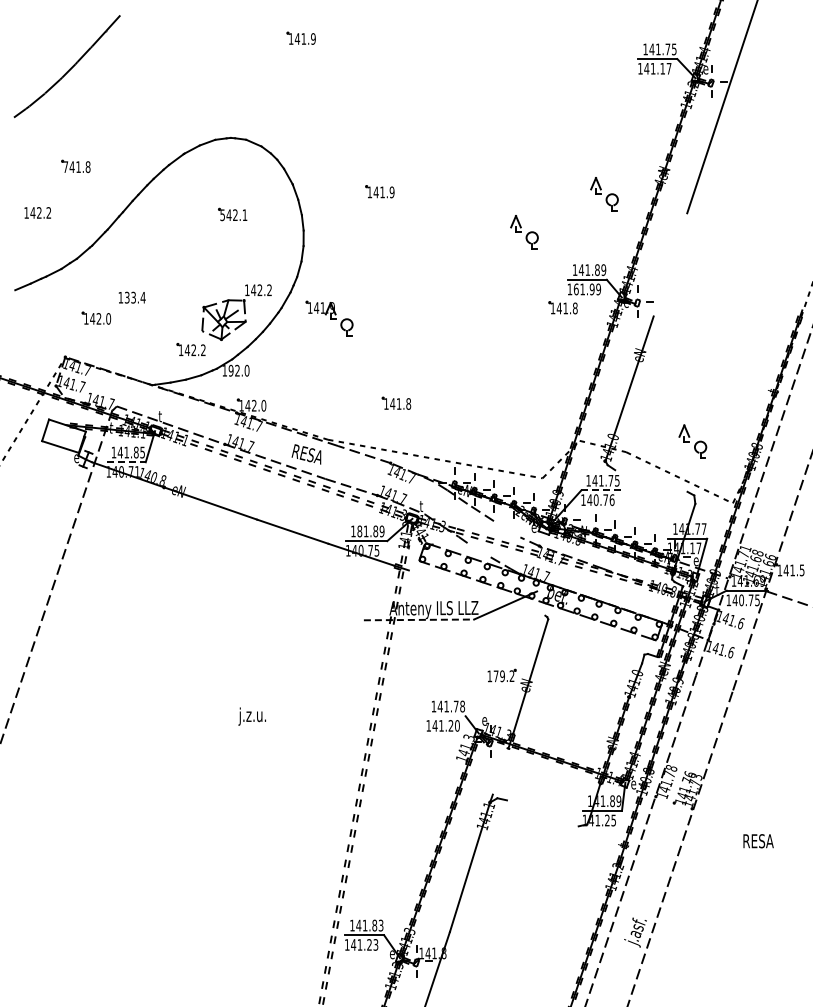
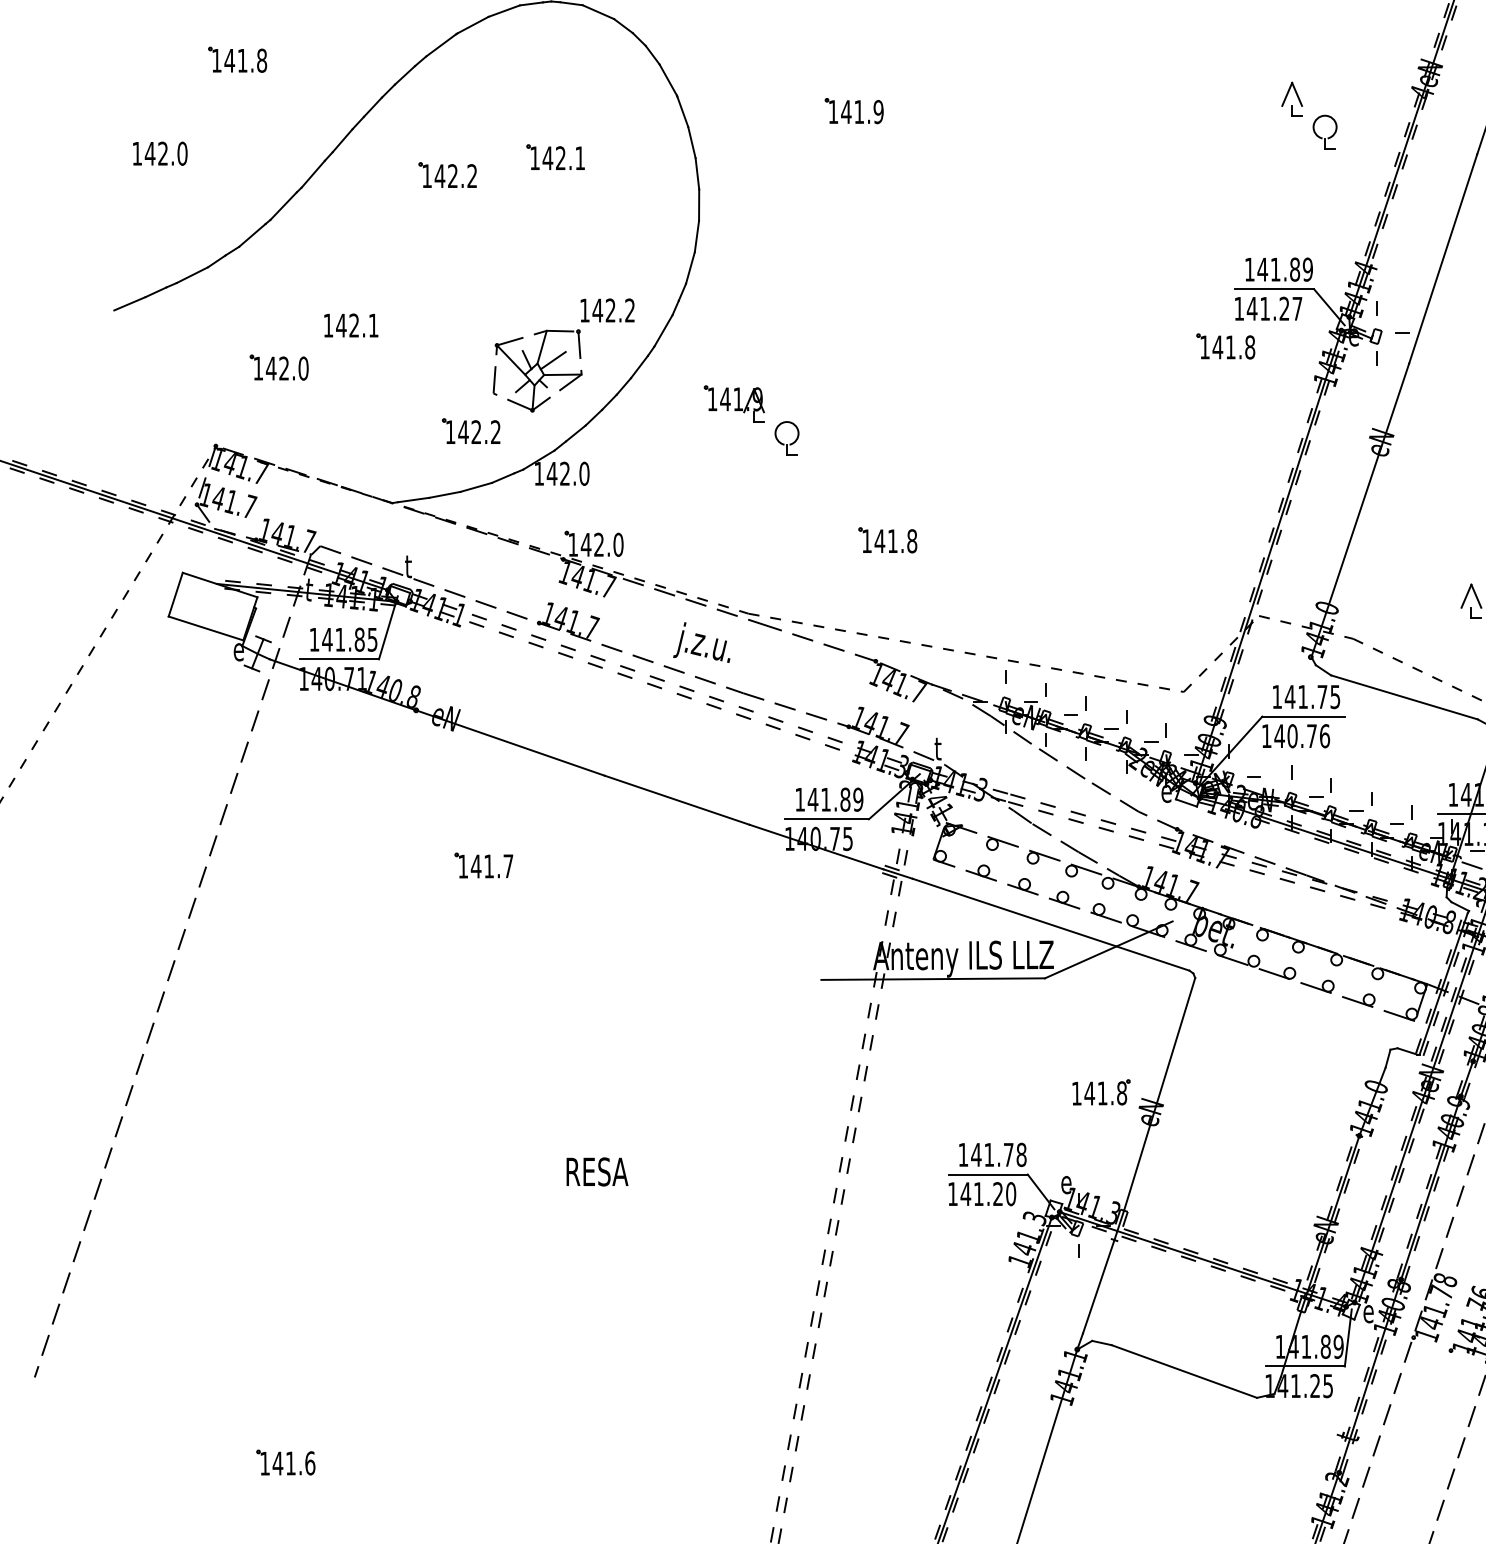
text: (66, 166) -> (218, 59), 741.8 -> 141.8
text: (48, 212) -> (181, 152), 142.2 -> 142.0
text: (222, 215) -> (534, 158), 542.1 -> 142.1
part: (178, 222) -> (445, 173), added
part: (524, 232) -> (1147, 193), removed
line: (670, 264) -> (1443, 258), added
text: (587, 289) -> (1274, 308), 161.99 -> 141.27
text: (134, 297) -> (356, 325), 133.4 -> 142.1
part: (329, 318) -> (751, 420), moved
text: (230, 370) -> (550, 473), 192.0 -> 142.0
text: (305, 454) -> (702, 643), RESA -> j.z.u.
line: (126, 462) -> (339, 659), dashed -> solid
line: (651, 480) -> (1404, 696), added
line: (602, 490) -> (1305, 716), dashed -> solid
line: (506, 529) -> (1110, 795), added
text: (359, 531) -> (812, 799), 181.89 -> 141.89
line: (479, 550) -> (1055, 838), added
part: (196, 563) -> (481, 864), added
line: (476, 592) -> (1049, 923), added
line: (419, 619) -> (934, 978), dashed -> solid
text: (503, 676) -> (1104, 1093), 179.2 -> 141.8
text: (253, 716) -> (597, 1175), j.z.u. -> RESA
line: (445, 716) -> (986, 1175), added
line: (500, 771) -> (1098, 1286), added
line: (542, 813) -> (1183, 1371), added
part: (99, 857) -> (285, 1461), added

